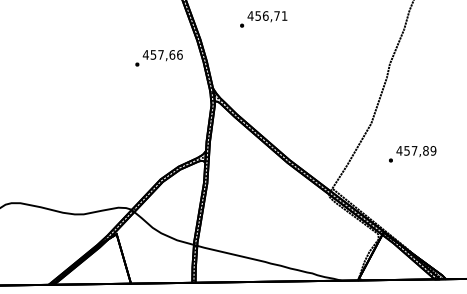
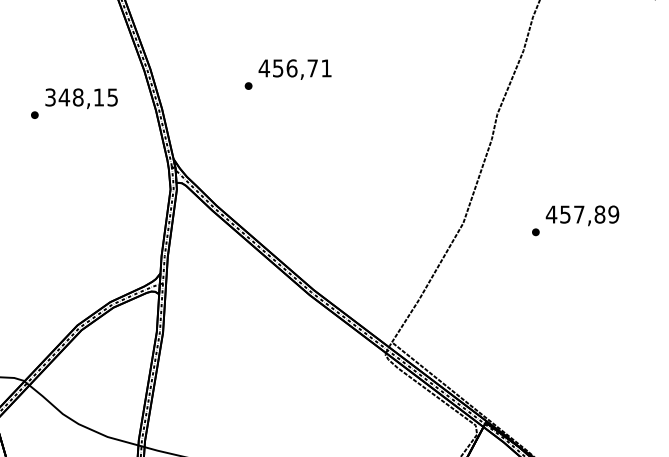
text: (263, 19) -> (287, 74), moved
text: (162, 54) -> (80, 96), 457,66 -> 348,15
text: (412, 154) -> (575, 221), moved

